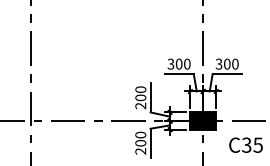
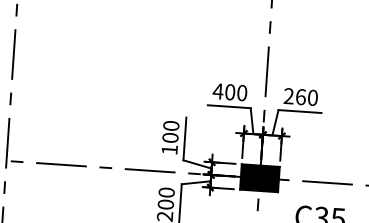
text: (170, 63) -> (217, 90), 300 -> 400
text: (222, 63) -> (294, 95), 300 -> 260
text: (140, 105) -> (169, 149), 200 -> 100

